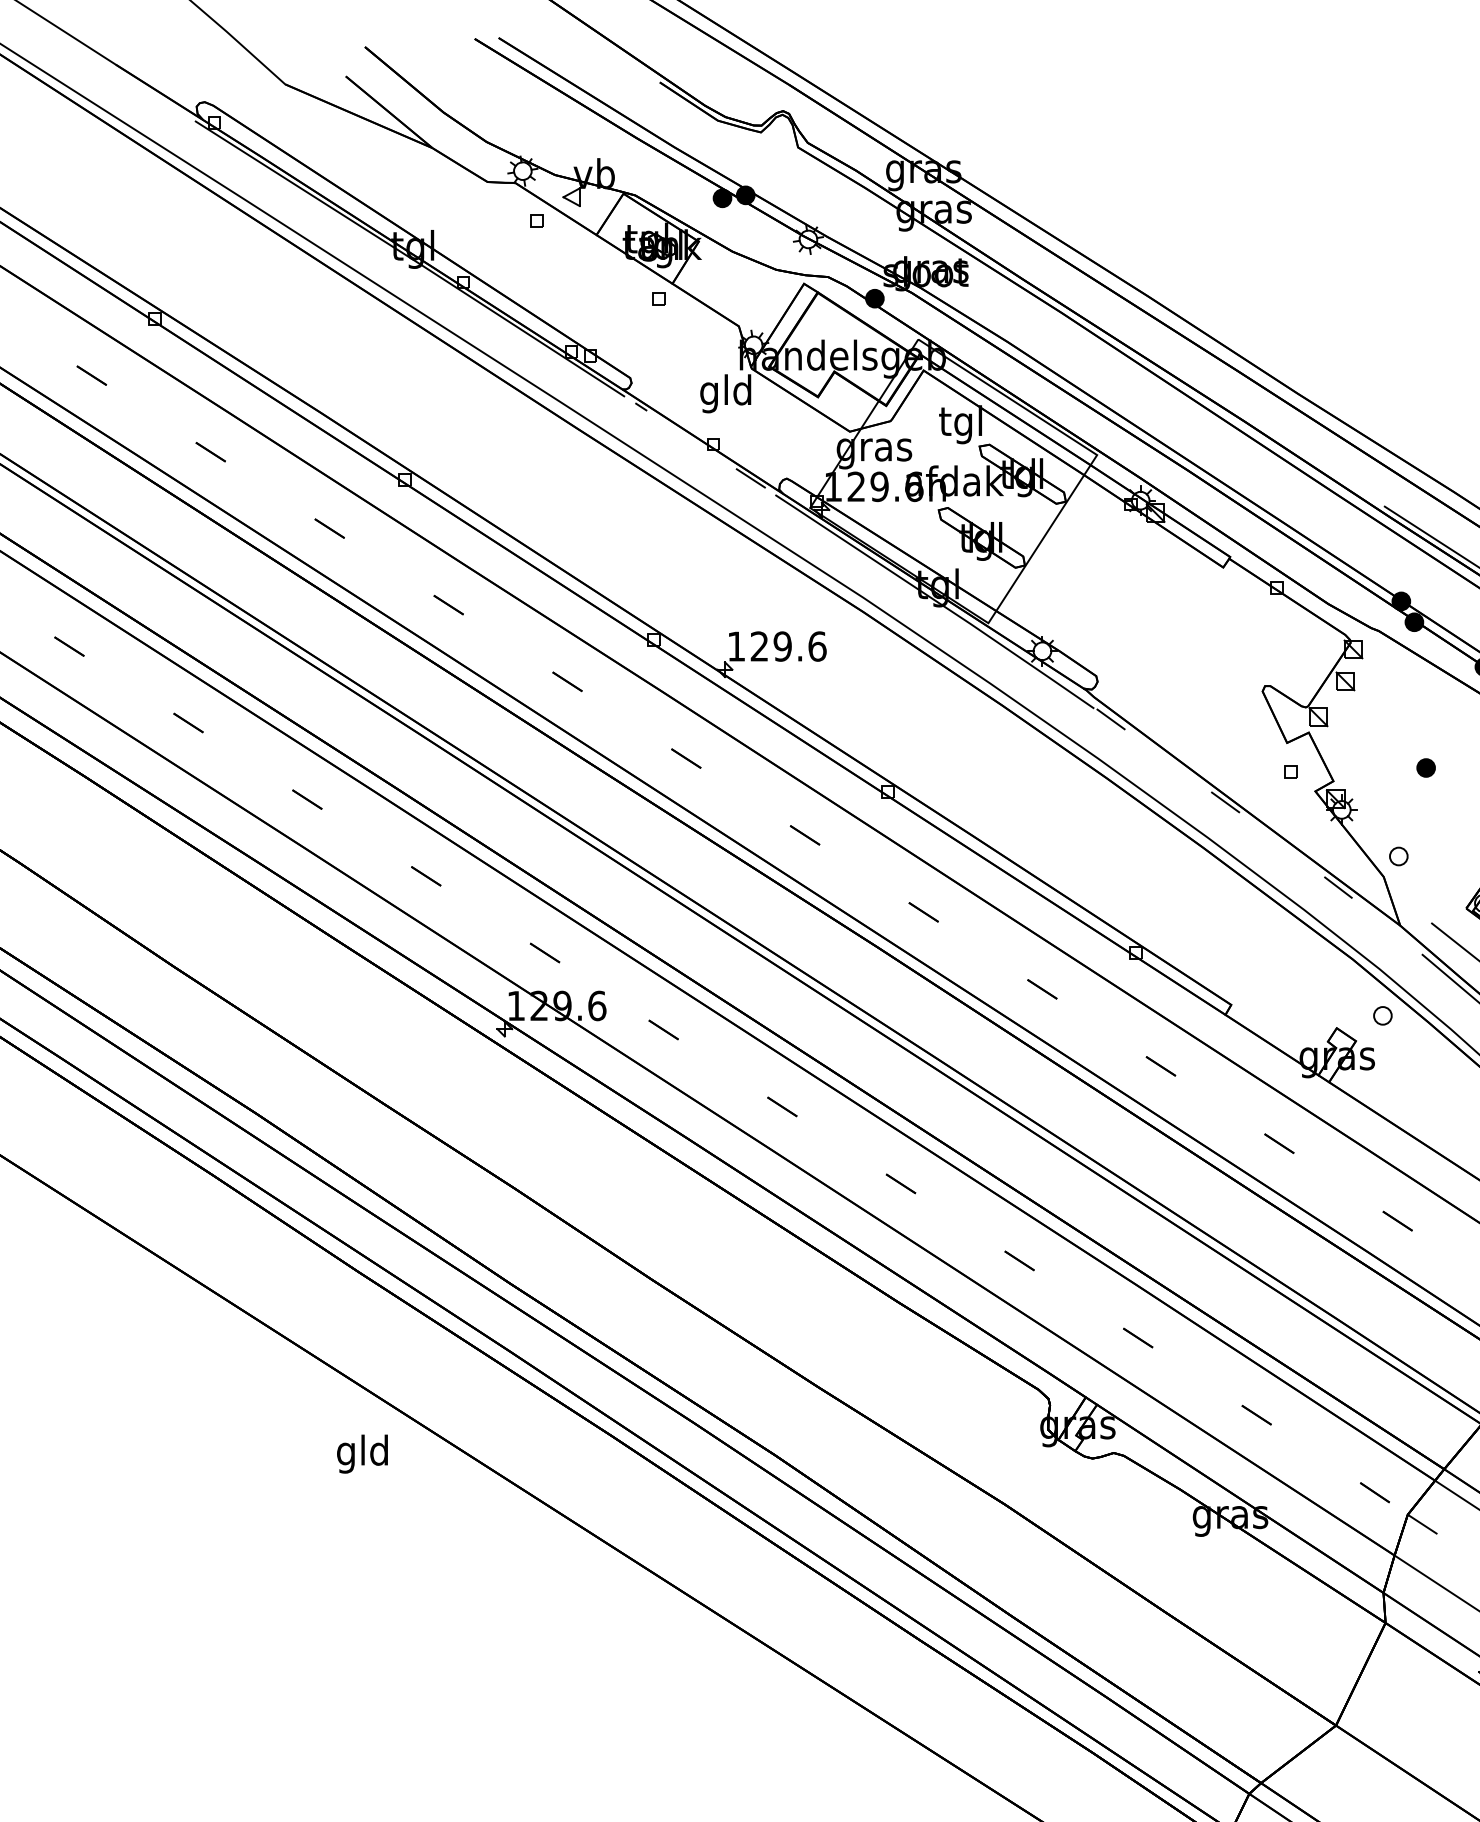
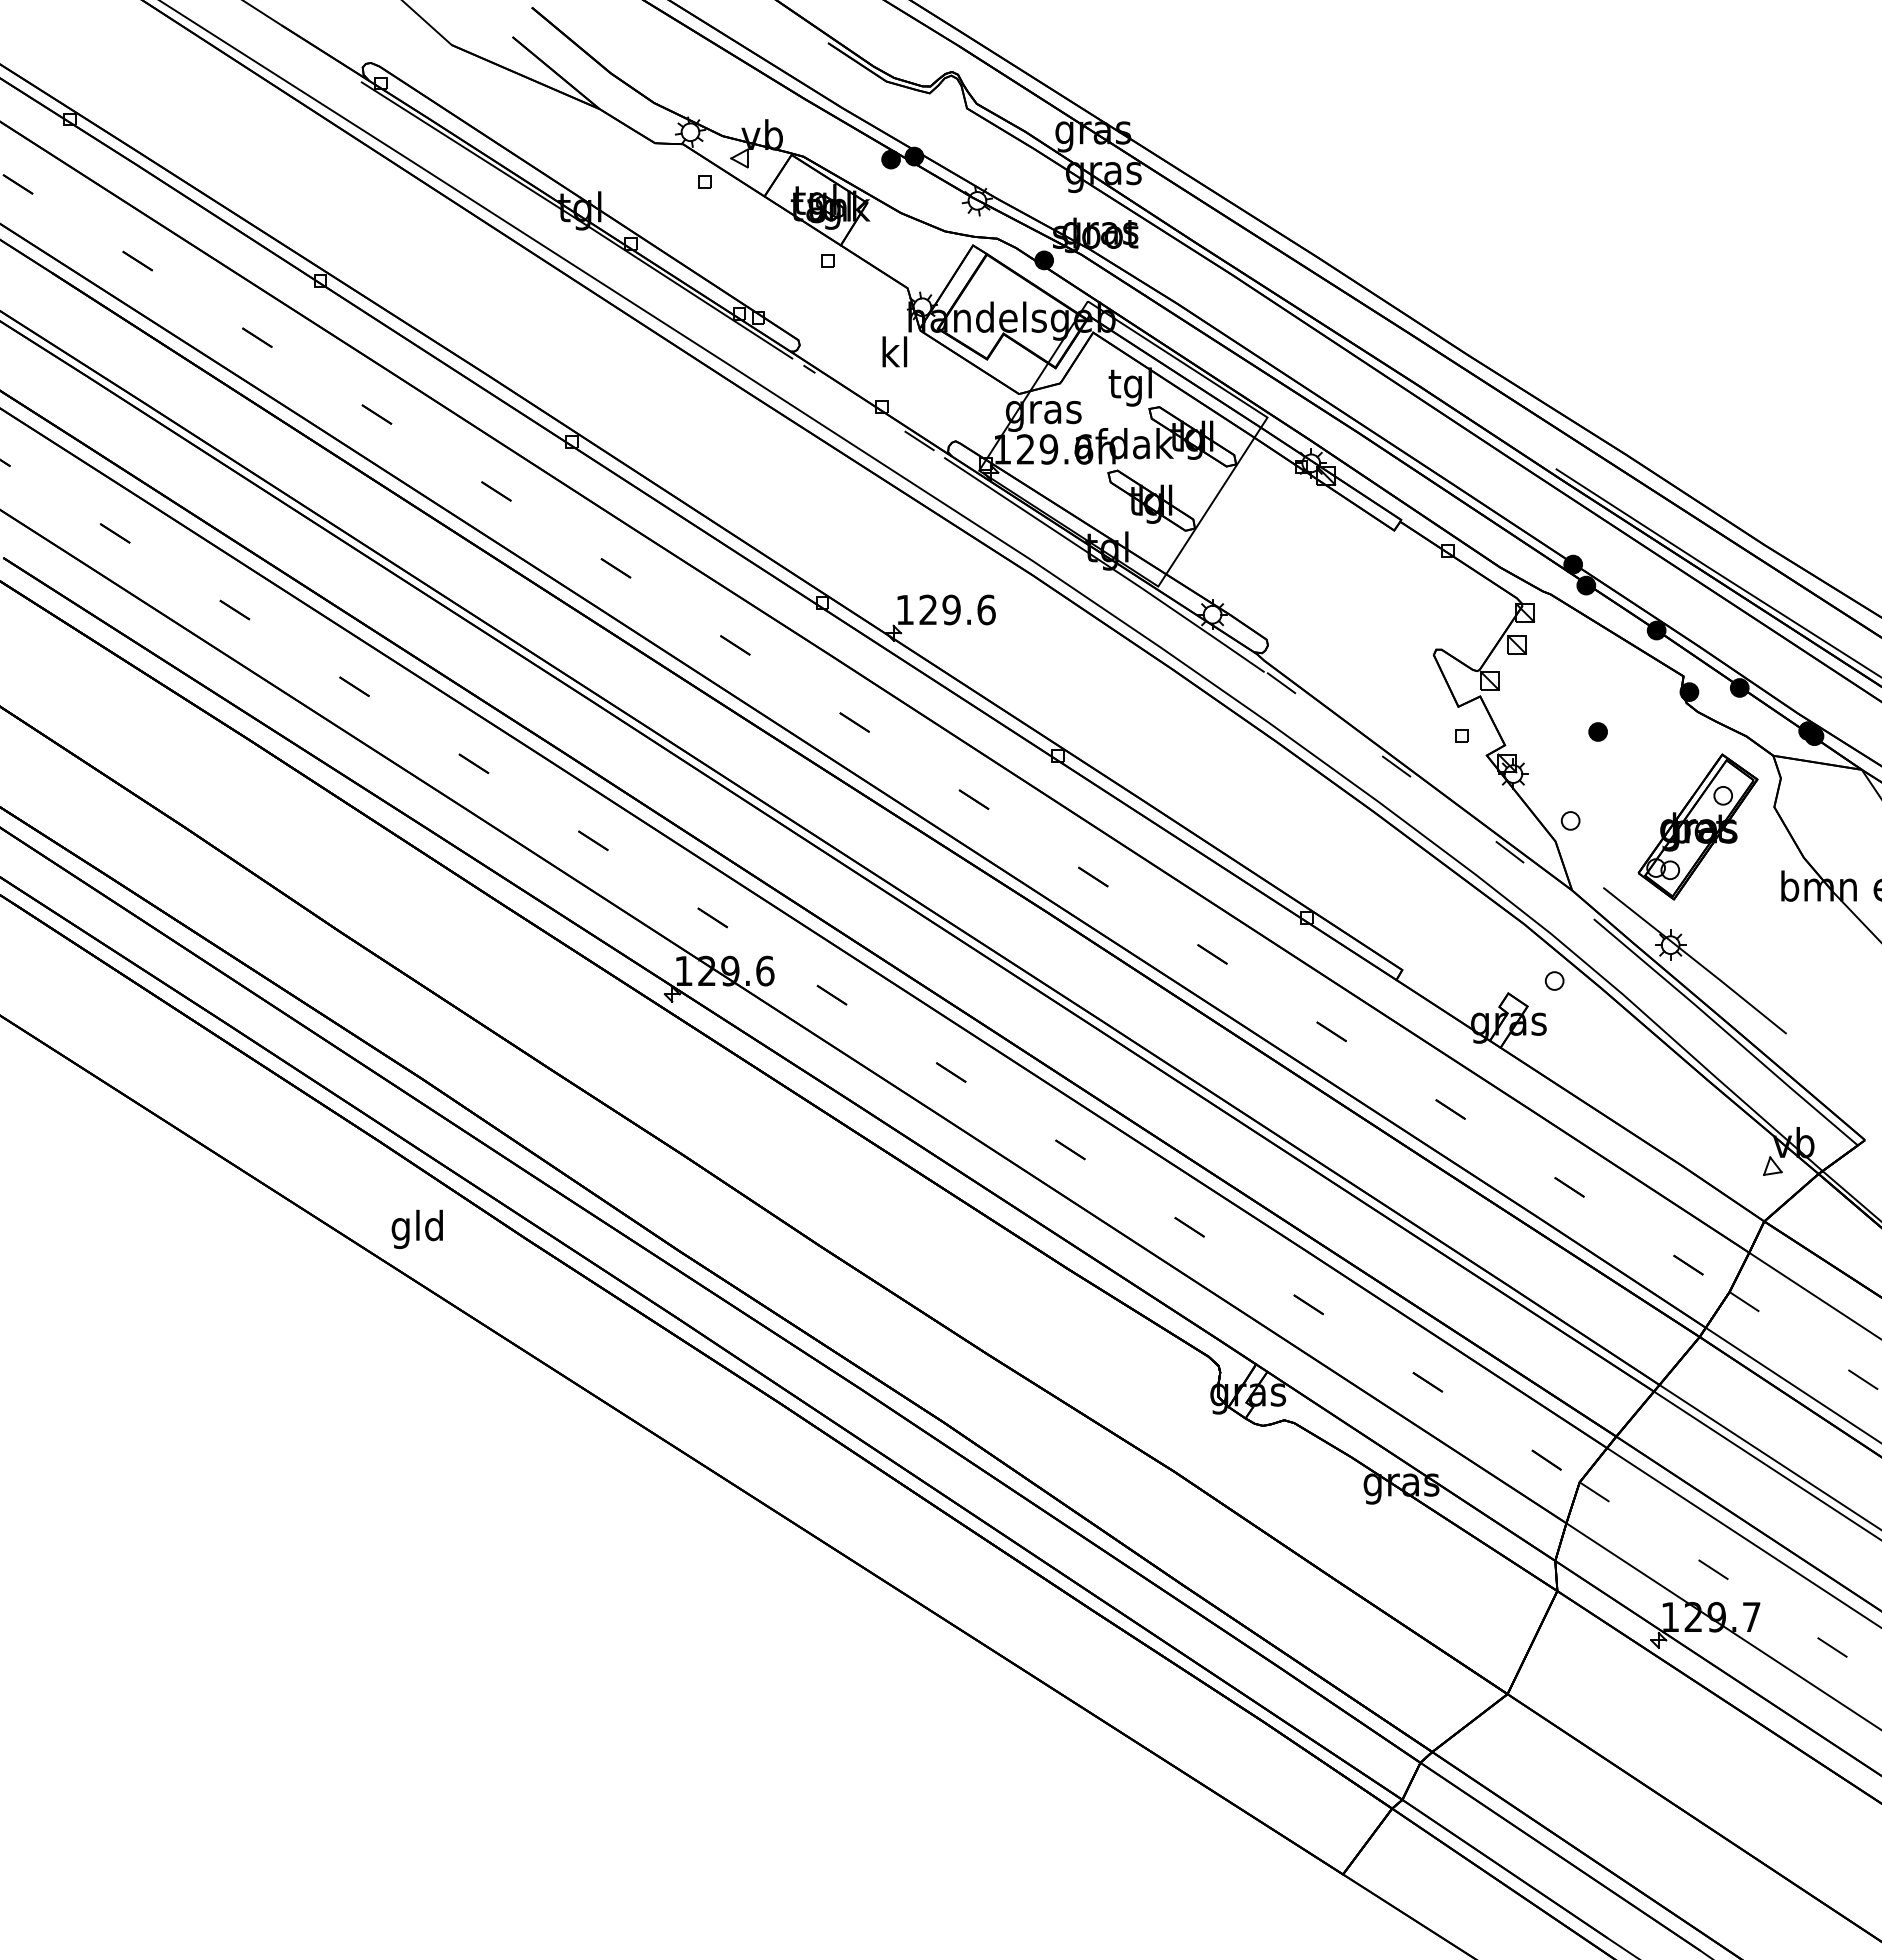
text: (724, 393) -> (893, 355), gld -> kl
text: (361, 1454) -> (416, 1229), moved

